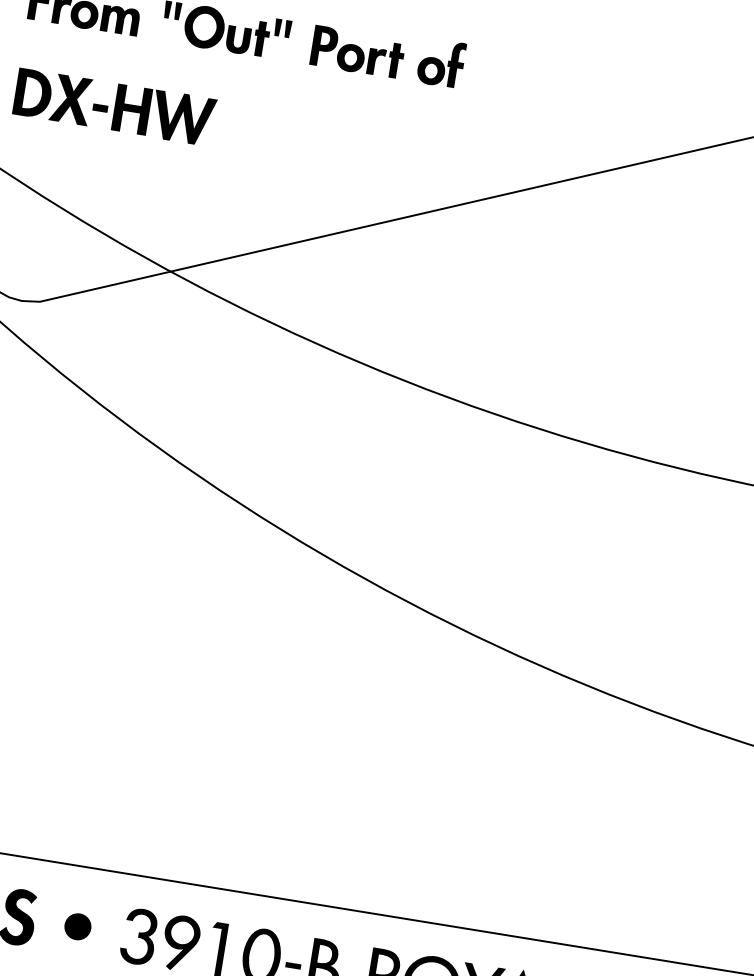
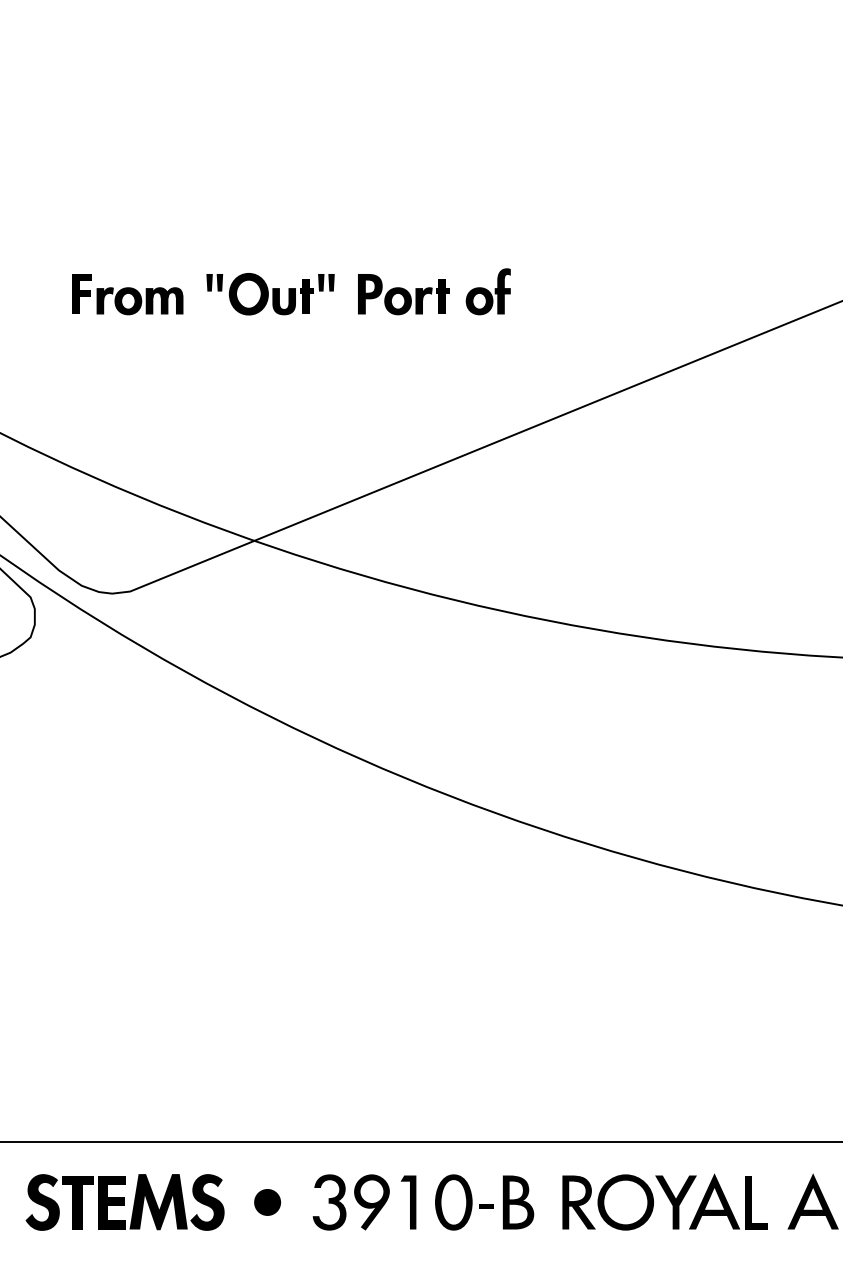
part: (114, 107) -> (172, 387), removed

